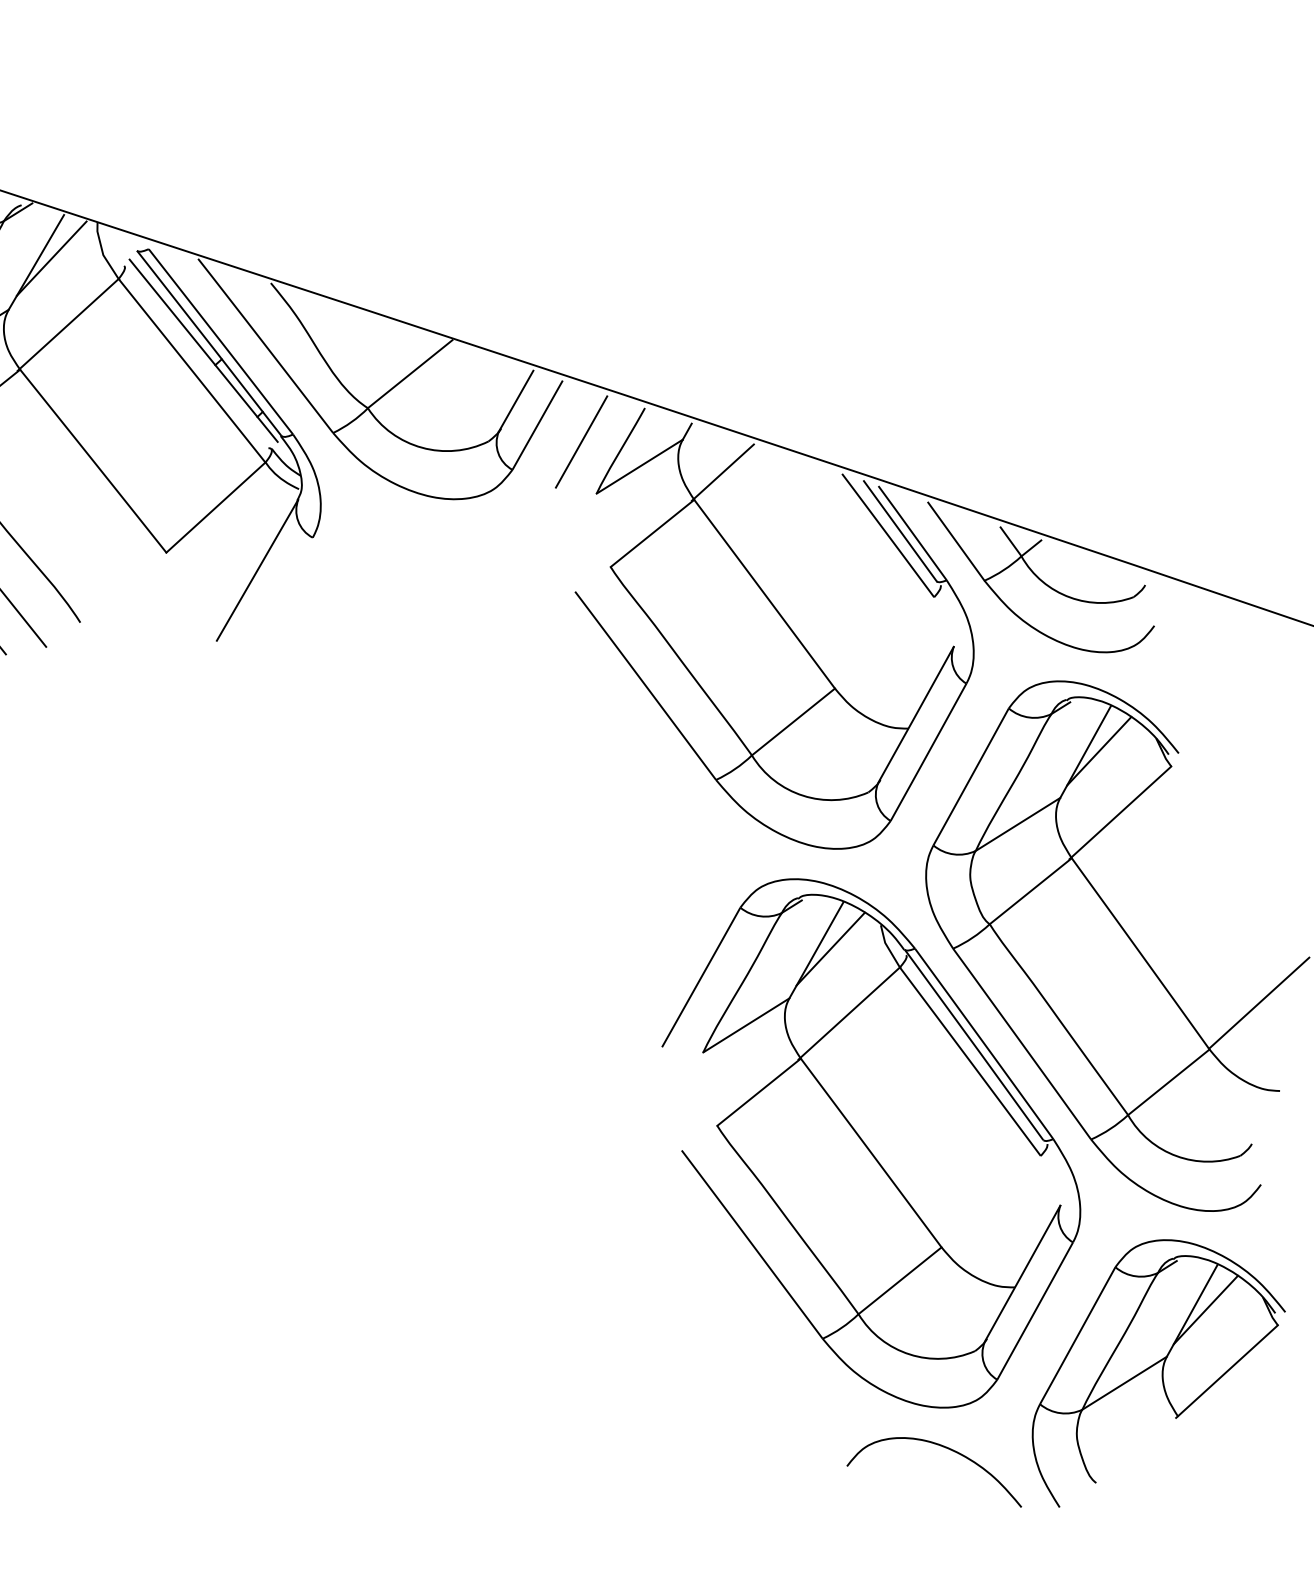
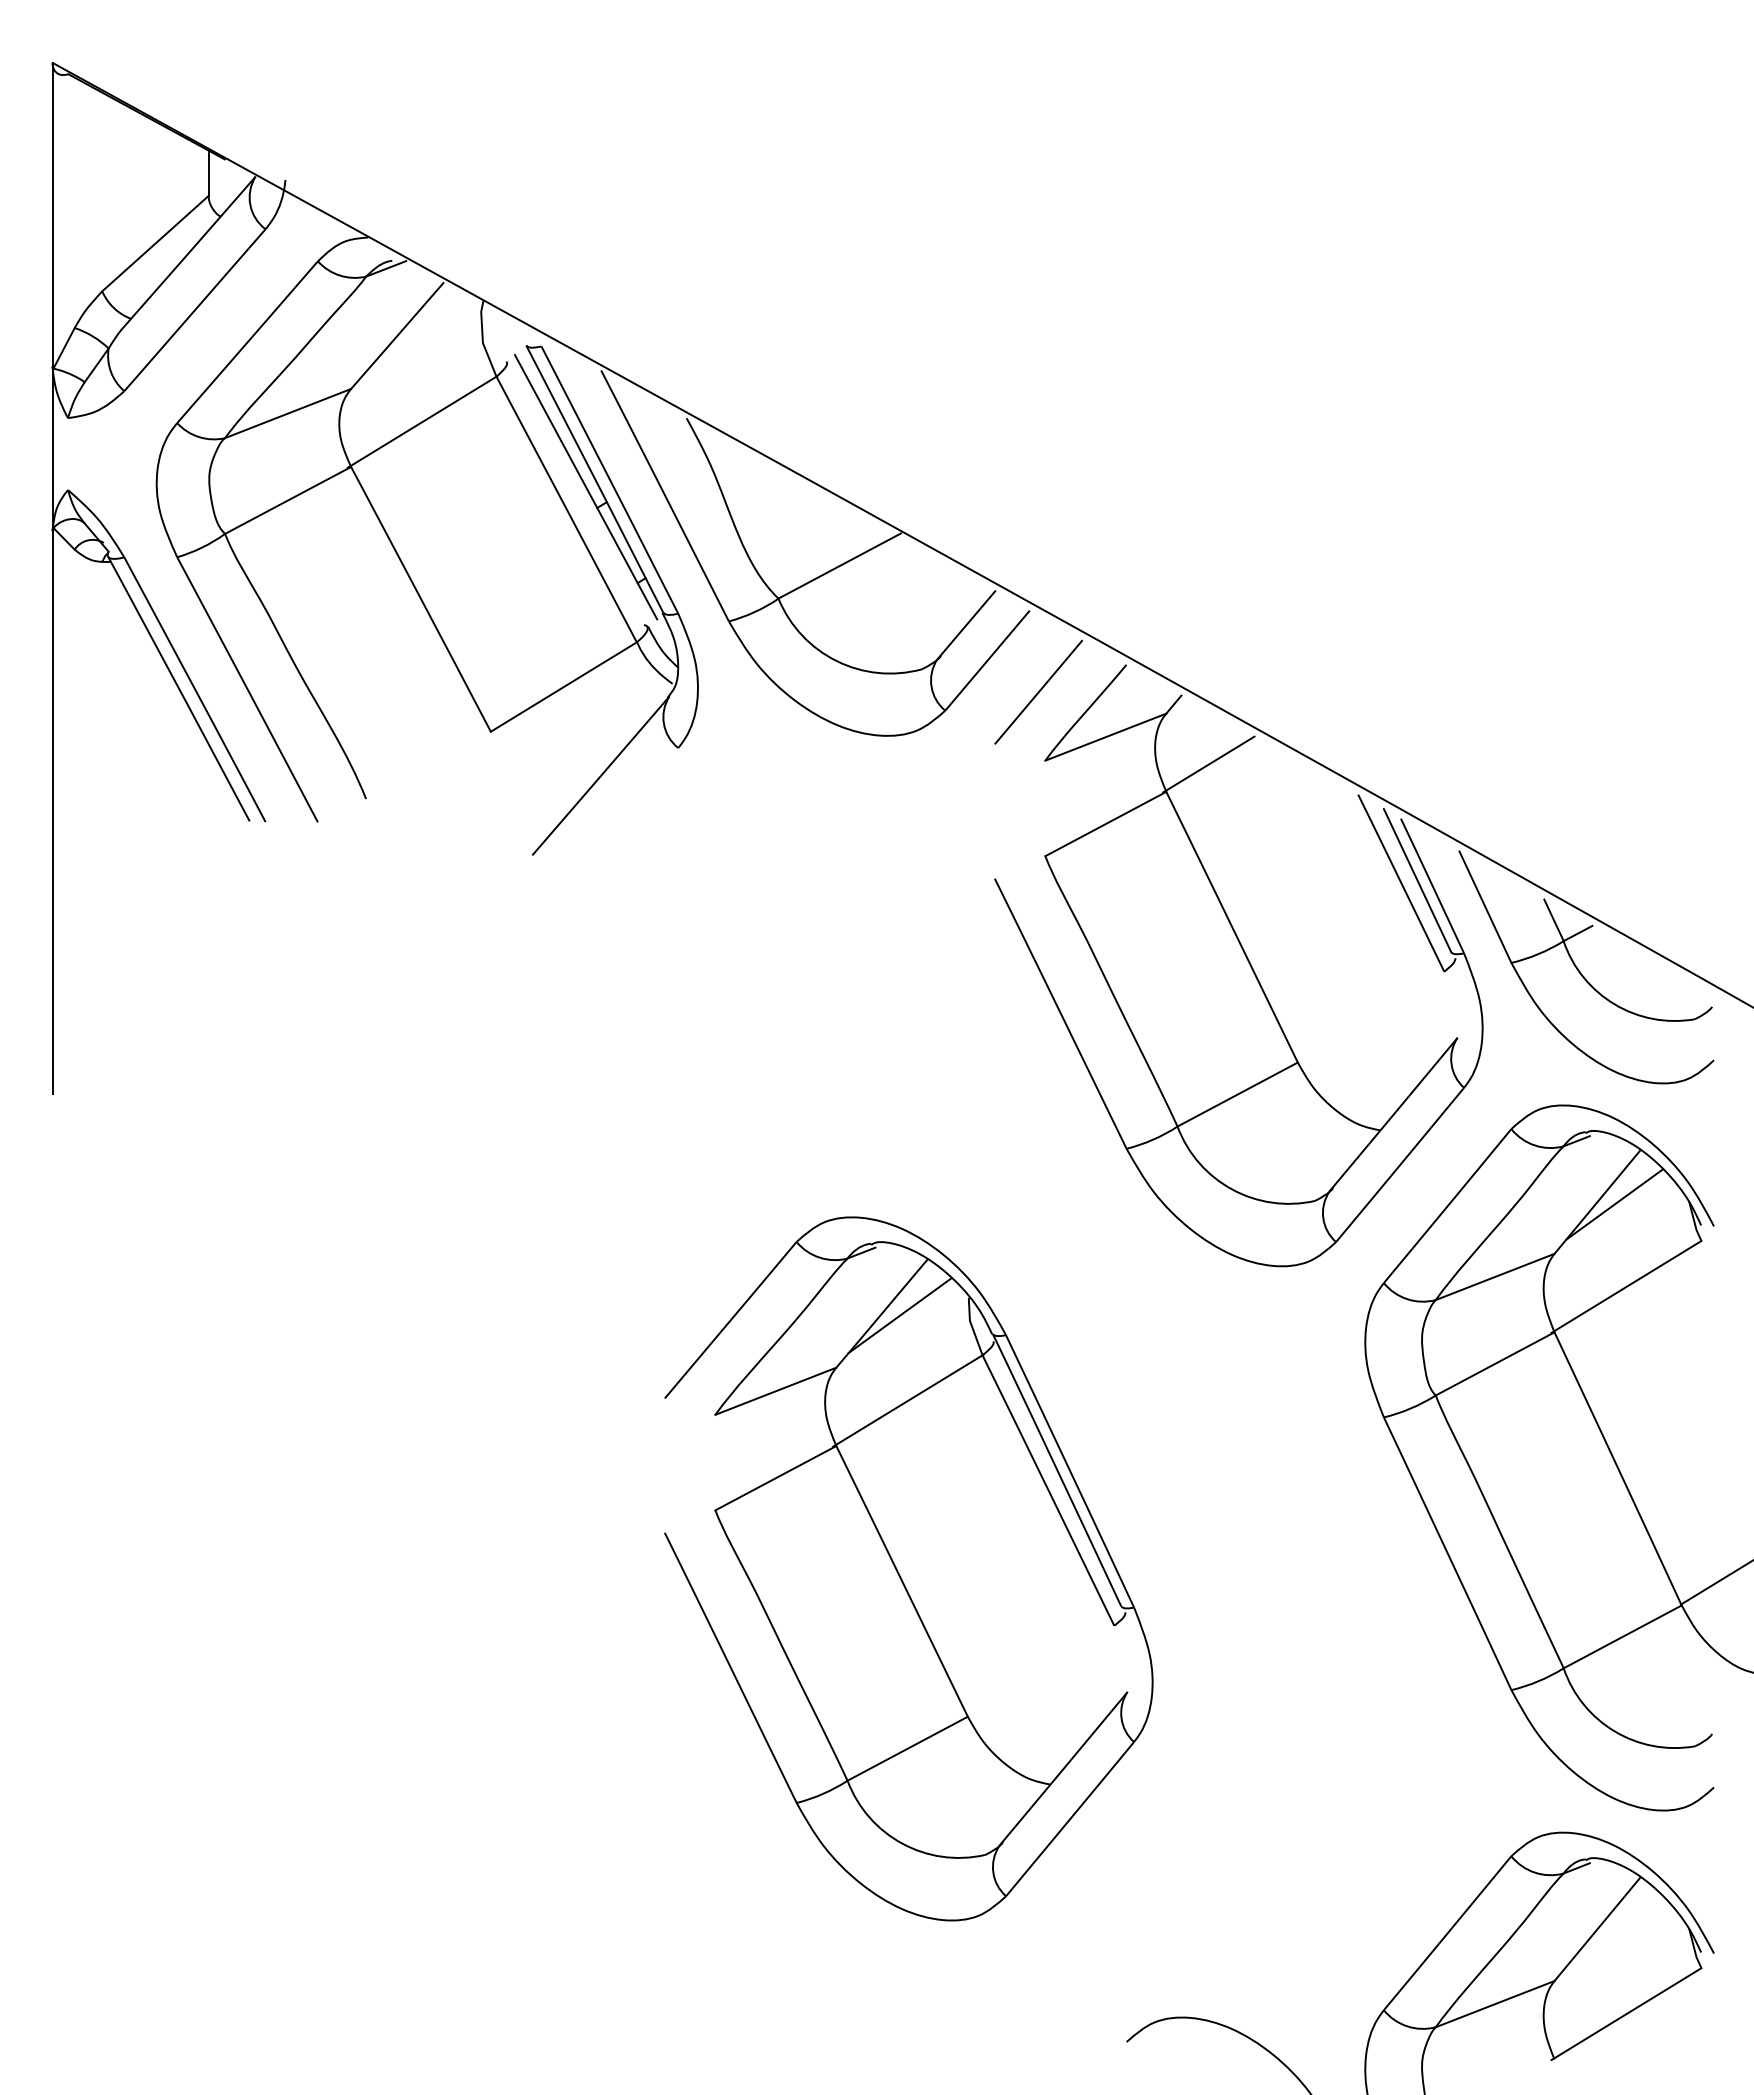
line: (51, 258) -> (416, 334), removed
part: (874, 1142) -> (908, 1568), moved
line: (1205, 1309) -> (1614, 1931), removed

